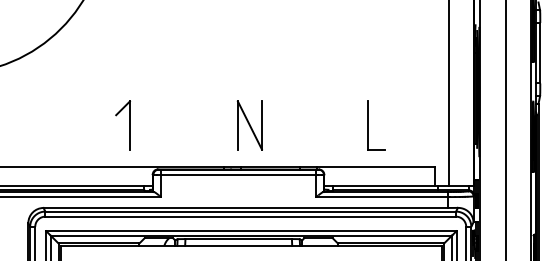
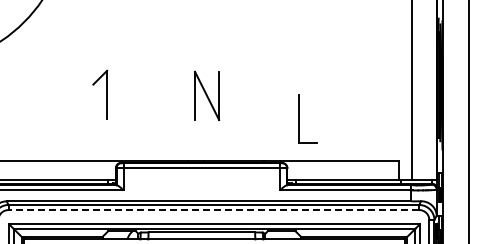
part: (129, 125) -> (106, 94), moved
part: (249, 125) -> (206, 95), moved
part: (368, 125) -> (299, 118), moved
line: (250, 216) -> (213, 209), solid -> dashed

